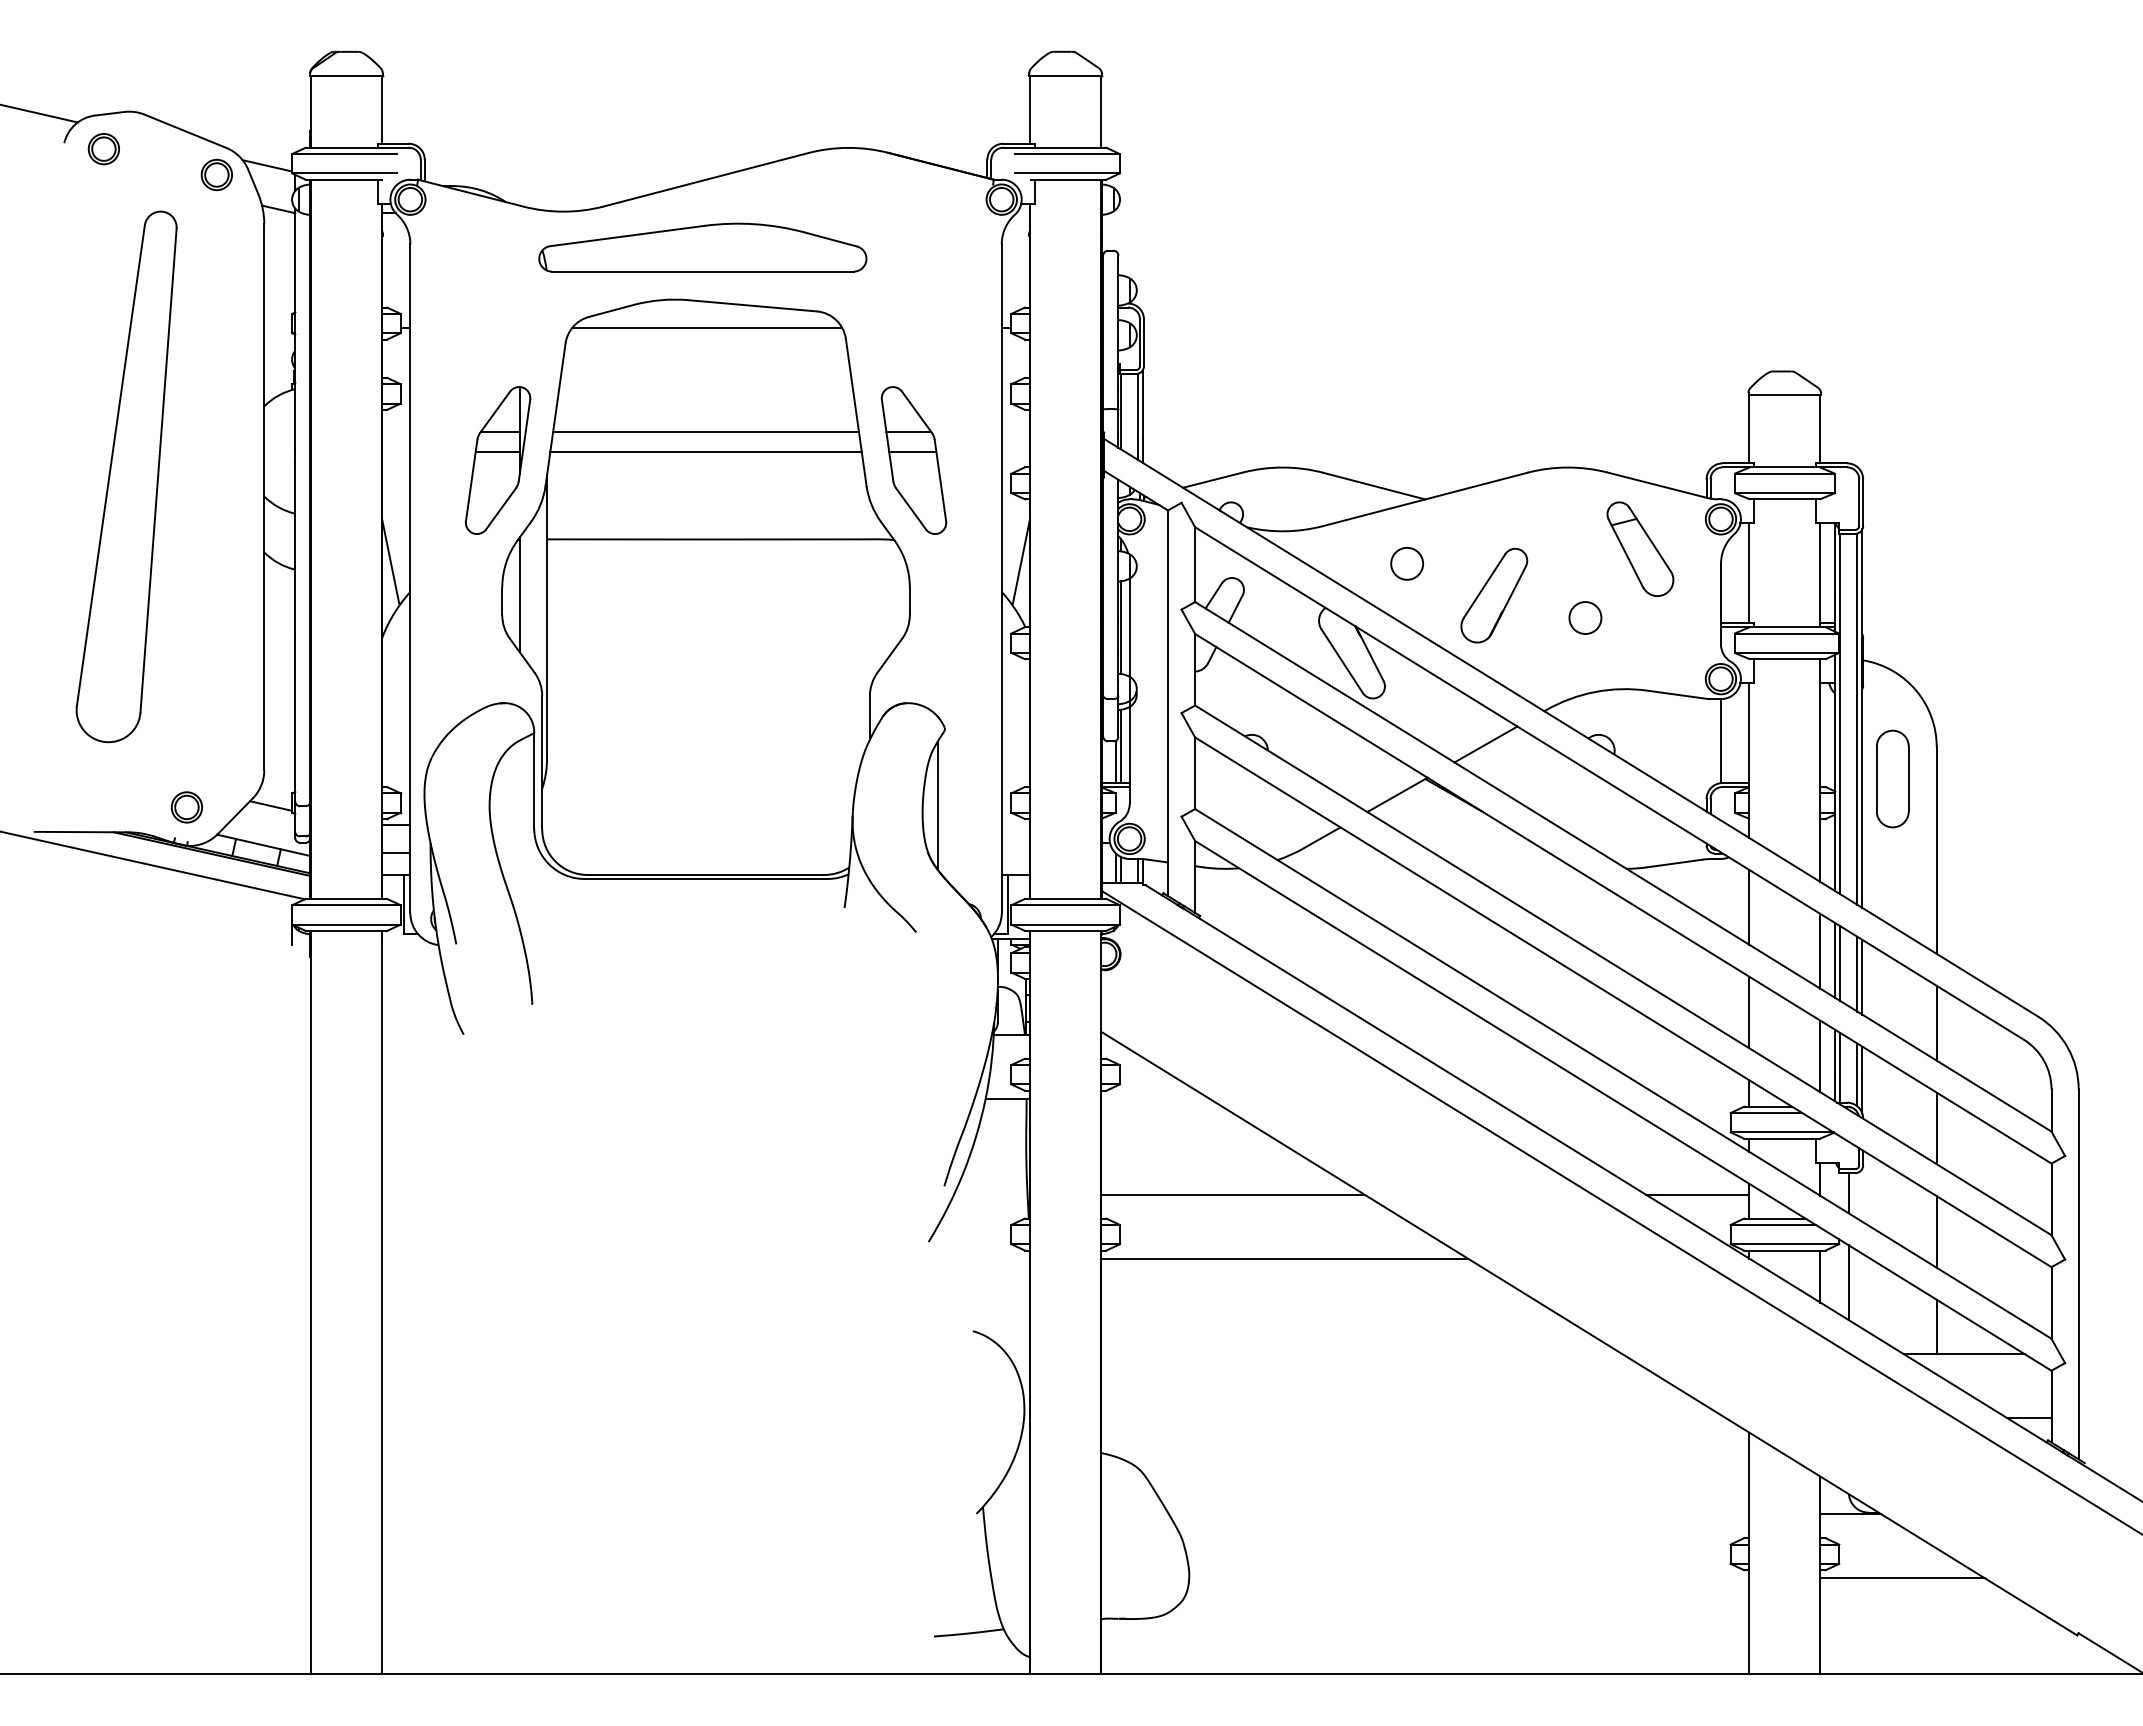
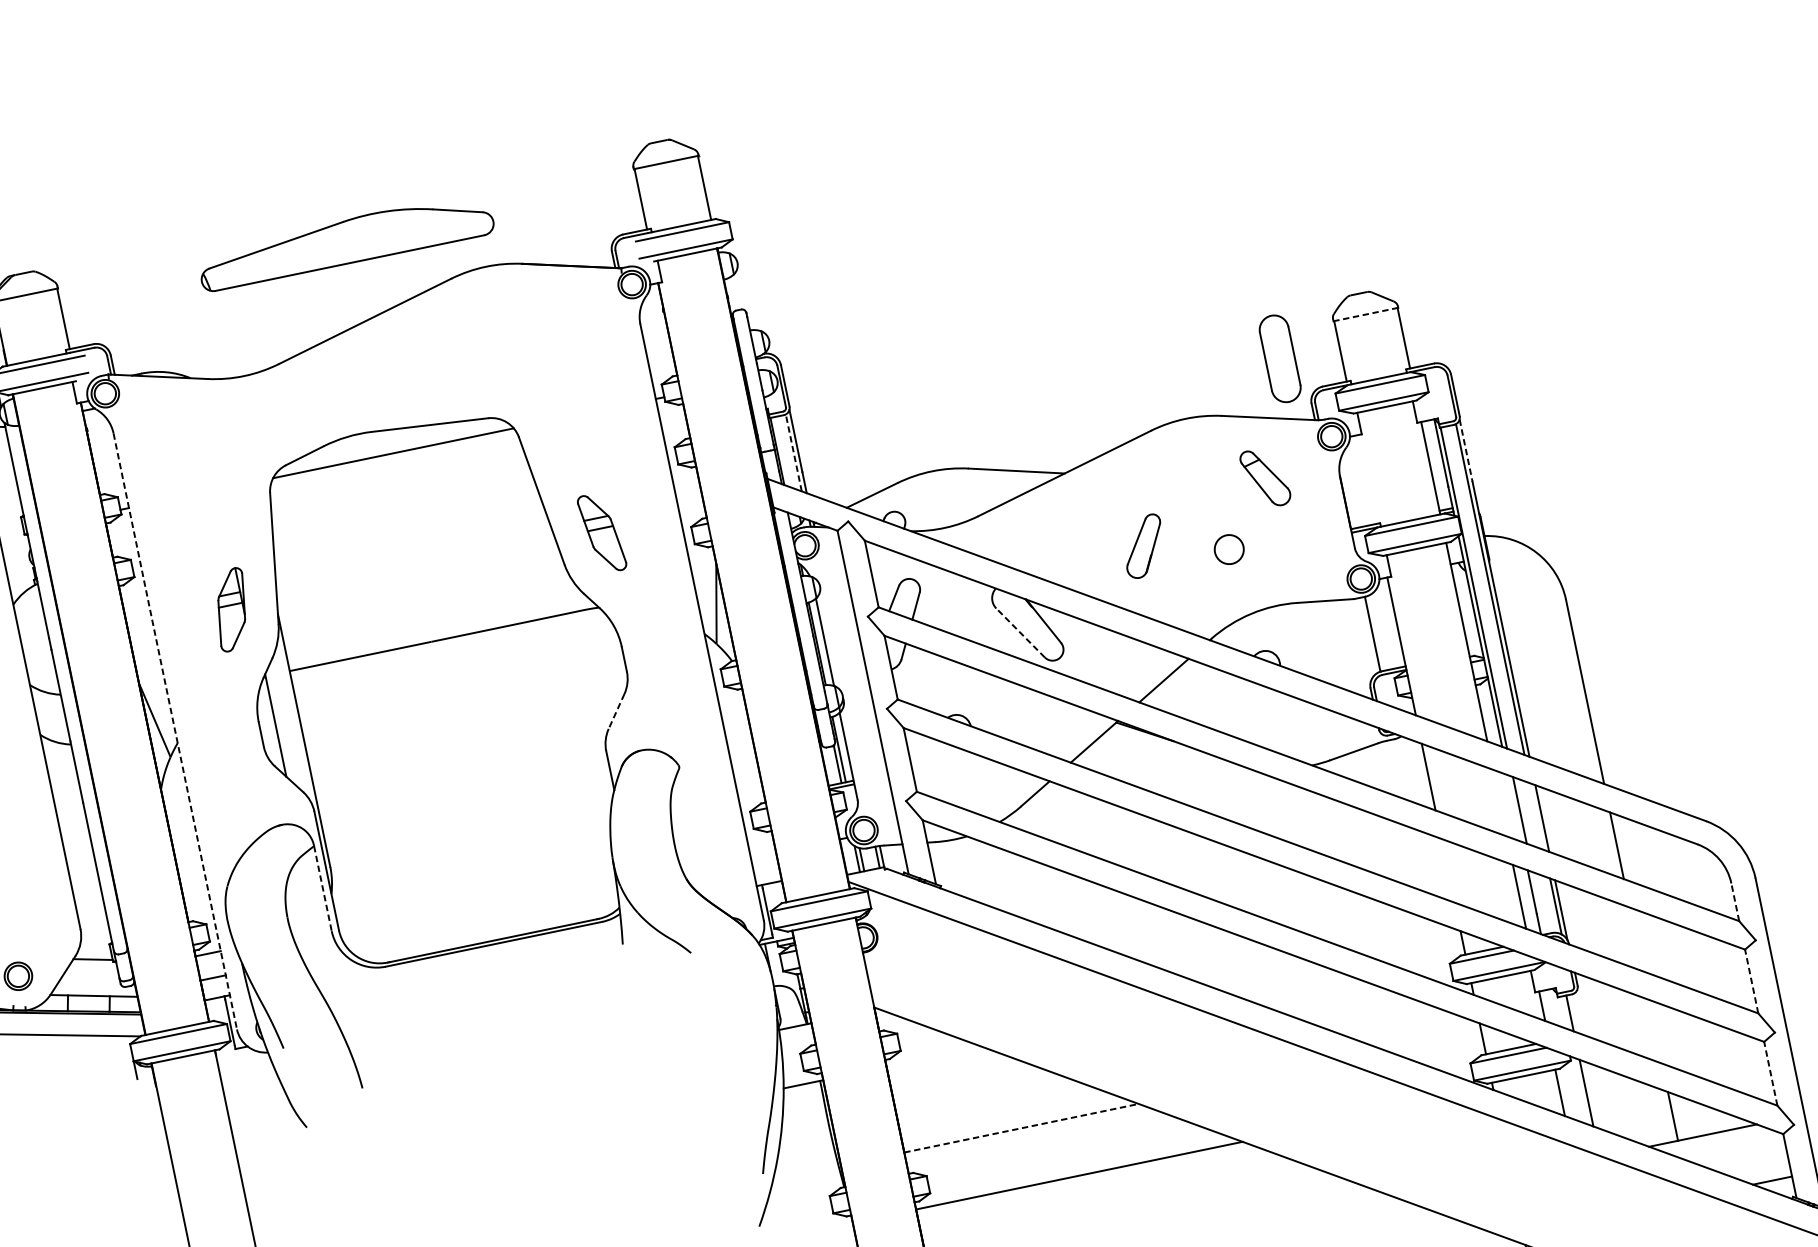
part: (702, 247) -> (345, 241), moved
line: (1784, 395) -> (1365, 314), solid -> dashed
line: (1138, 416) -> (793, 452), solid -> dashed
line: (705, 431) -> (411, 545), removed
line: (705, 451) -> (414, 563), removed
part: (498, 460) -> (231, 609), size x0.6
part: (913, 460) -> (601, 533), size x0.6
part: (1640, 548) -> (1265, 477), size x0.7
circle: (1406, 563) -> (1059, 534), removed
line: (1862, 564) -> (1466, 450), solid -> dashed
line: (1749, 573) -> (1367, 479), removed
line: (410, 579) -> (175, 732), solid -> dashed
part: (1494, 595) -> (1144, 546), size x0.7
line: (889, 656) -> (616, 712), solid -> dashed
line: (1342, 661) -> (1020, 633), solid -> dashed
part: (1892, 778) -> (1279, 358), moved
line: (534, 780) -> (323, 888), solid -> dashed
line: (937, 805) -> (686, 836), removed
line: (1820, 950) -> (1499, 802), removed
line: (1835, 960) -> (1515, 808), removed
line: (1857, 973) -> (1537, 816), removed
line: (1749, 1012) -> (1448, 870), removed
line: (1840, 1067) -> (1539, 902), removed
line: (2051, 1110) -> (1735, 902), solid -> dashed
line: (1936, 1128) -> (1636, 939), removed
line: (1232, 1194) -> (1021, 1128), solid -> dashed
line: (1697, 1194) -> (1435, 1042), removed
line: (2051, 1199) -> (1751, 981), solid -> dashed
line: (1936, 1231) -> (1655, 1031), removed
line: (2051, 1302) -> (1770, 1073), solid -> dashed

